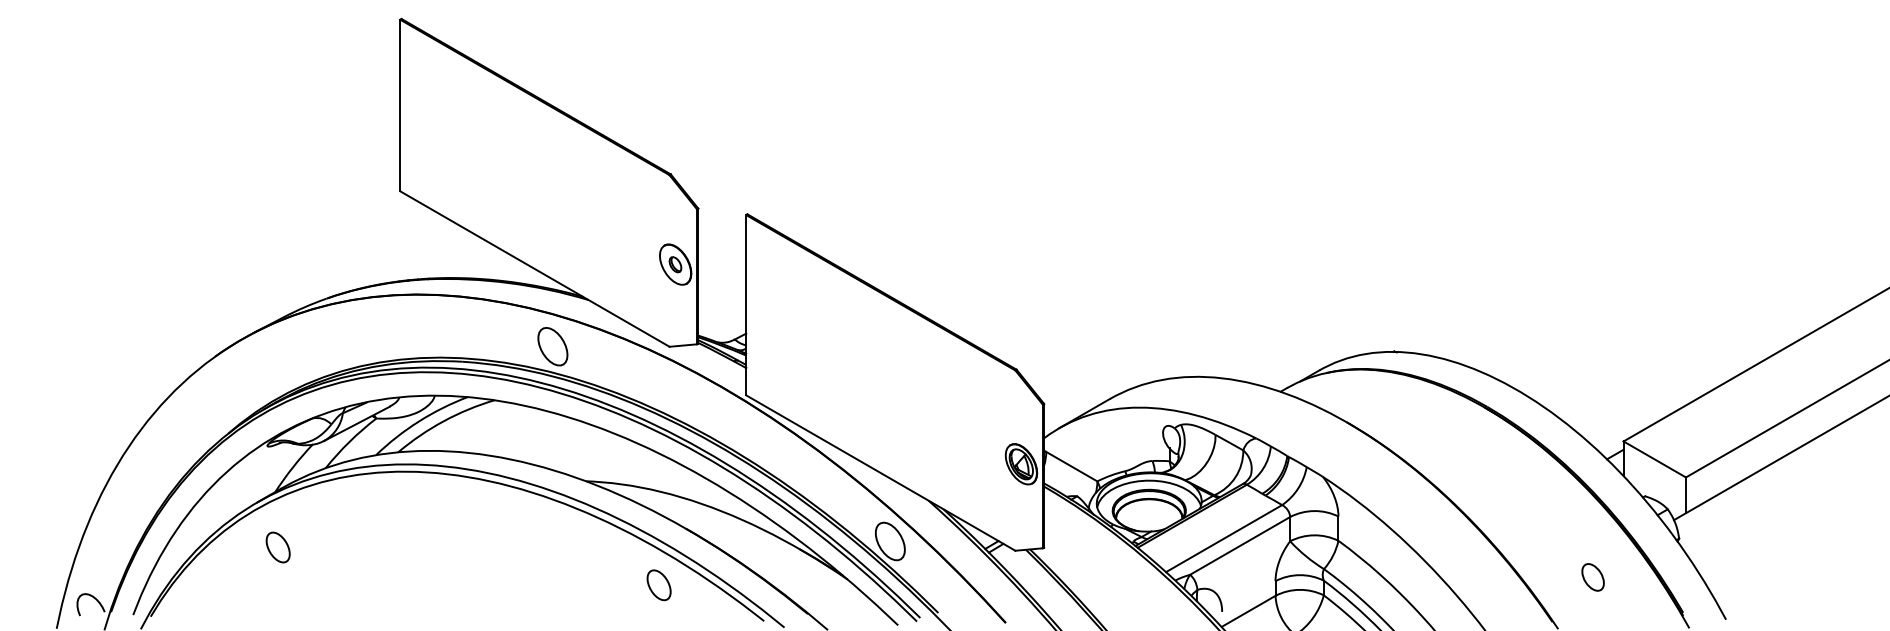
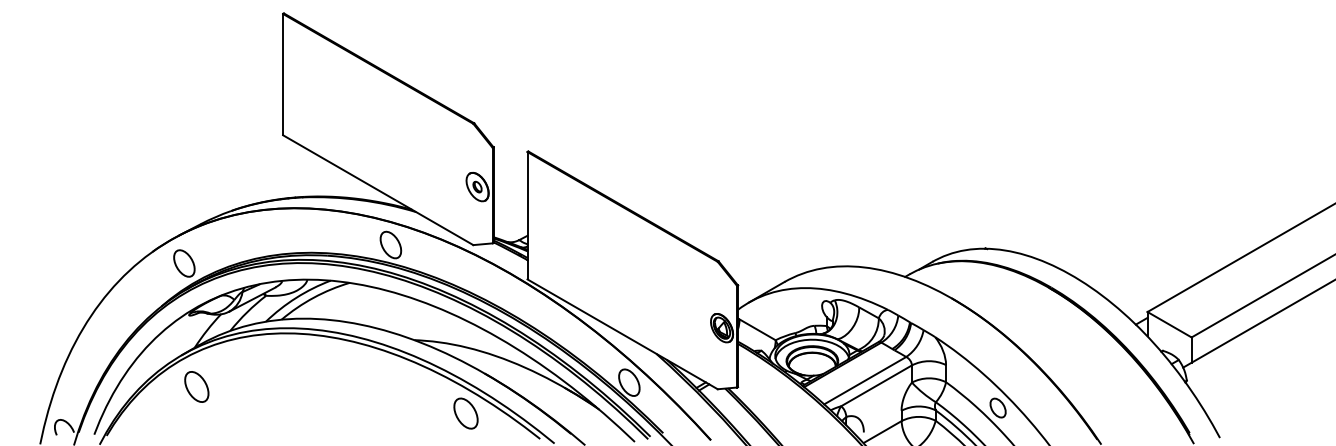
part: (260, 372) -> (184, 263), added
part: (277, 547) -> (196, 386), size x1.43
part: (1592, 577) -> (997, 408), moved
part: (658, 585) -> (465, 413), size x1.43

